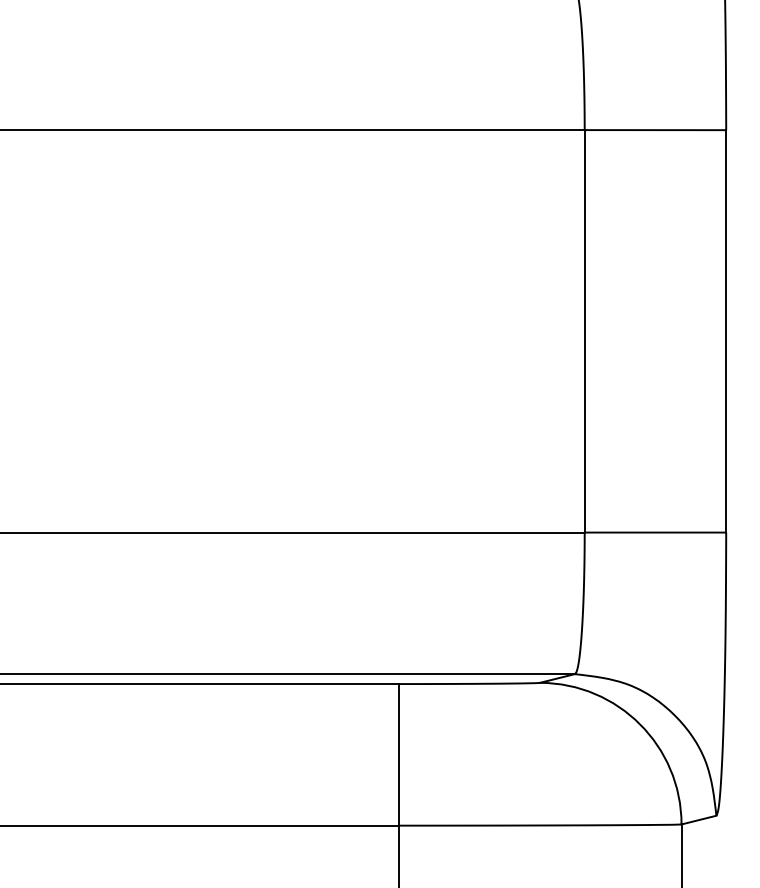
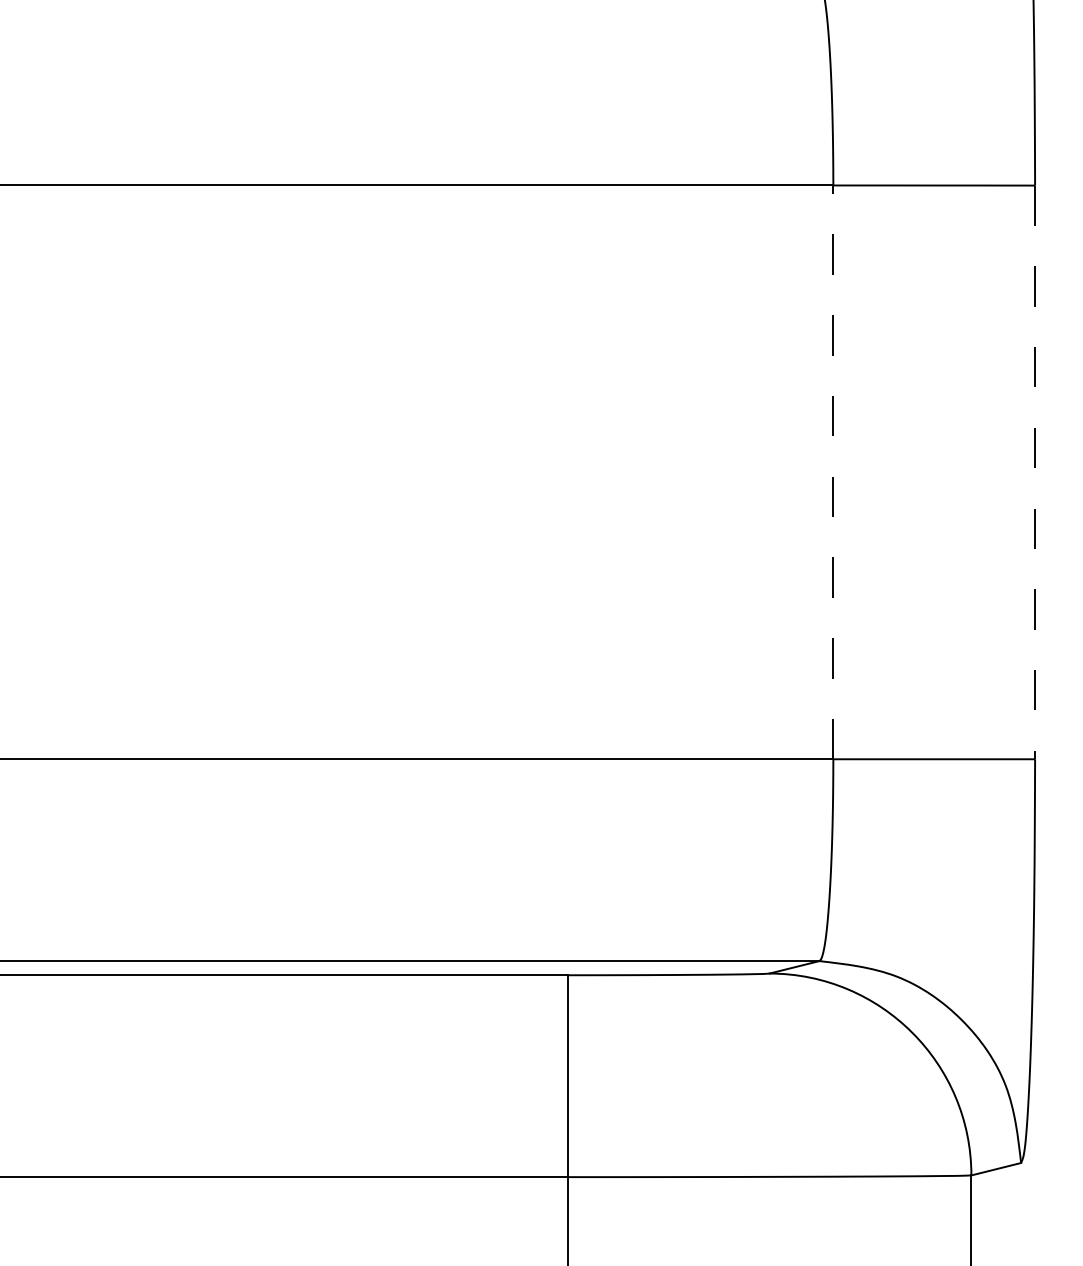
line: (584, 331) -> (833, 472), solid -> dashed
line: (726, 331) -> (1035, 472), solid -> dashed

